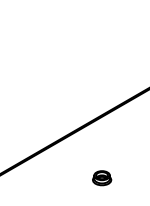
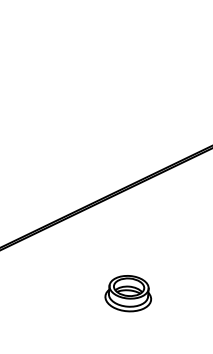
part: (102, 178) -> (129, 294), size x1.4

